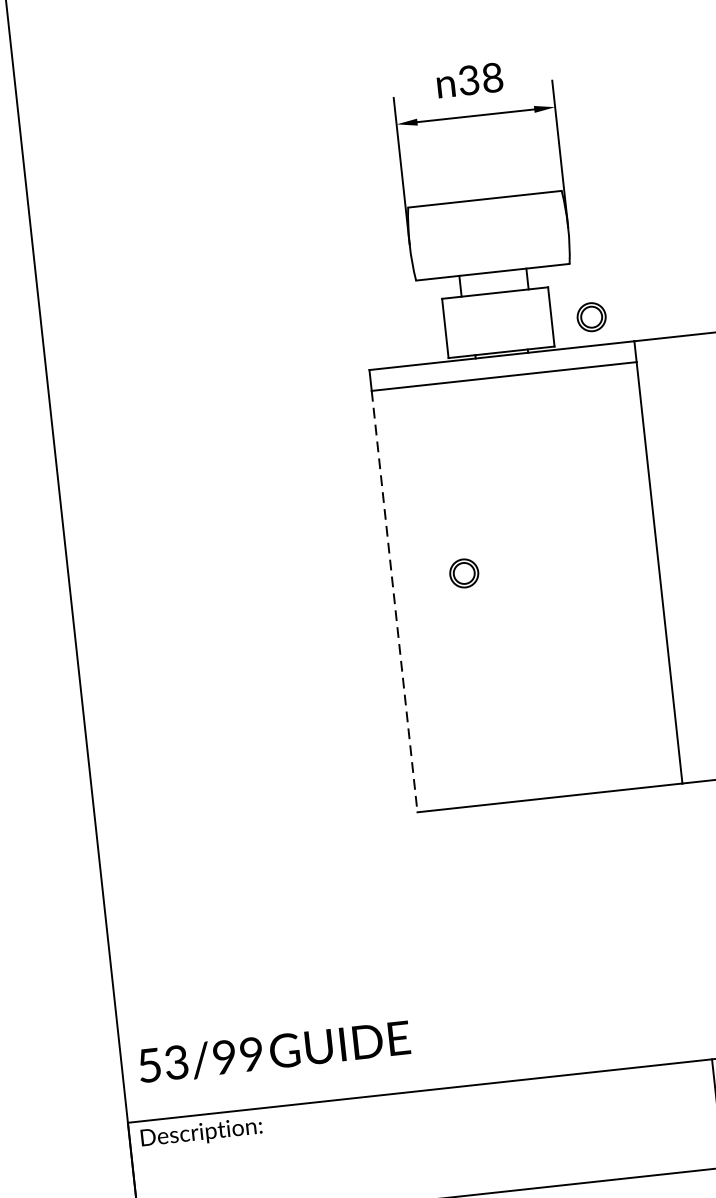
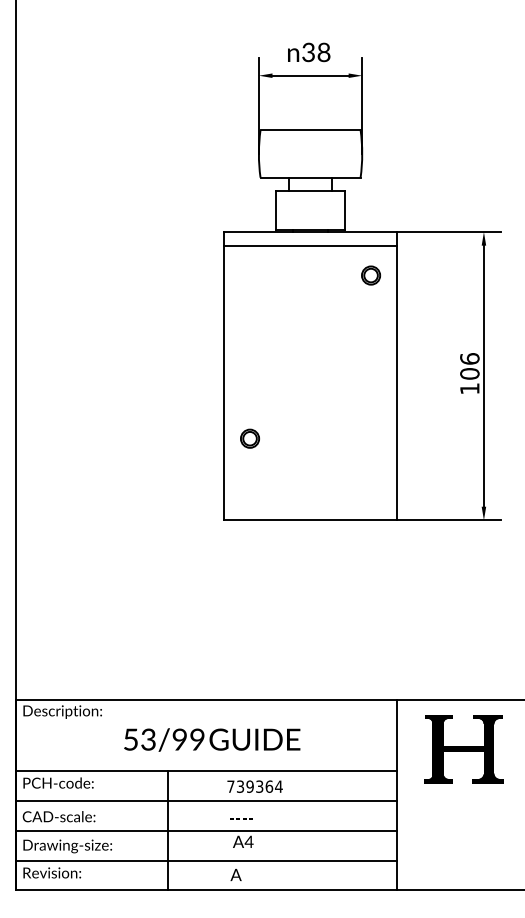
part: (592, 317) -> (371, 275), moved
part: (463, 573) -> (249, 438), moved
line: (395, 602) -> (224, 383), dashed -> solid
text: (274, 1051) -> (212, 739), moved

